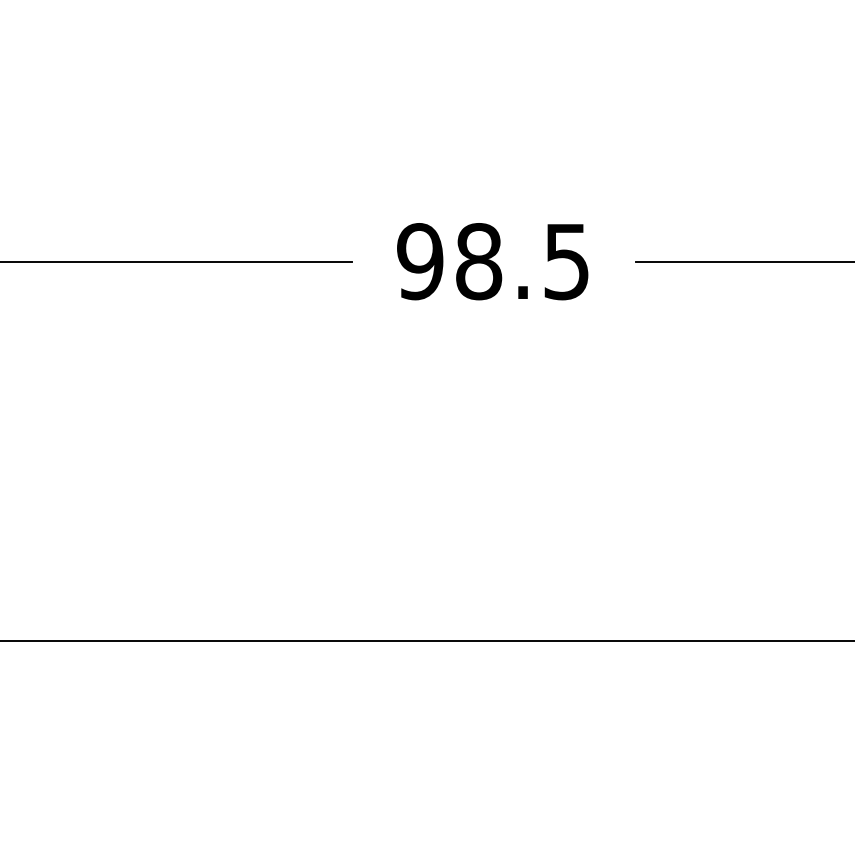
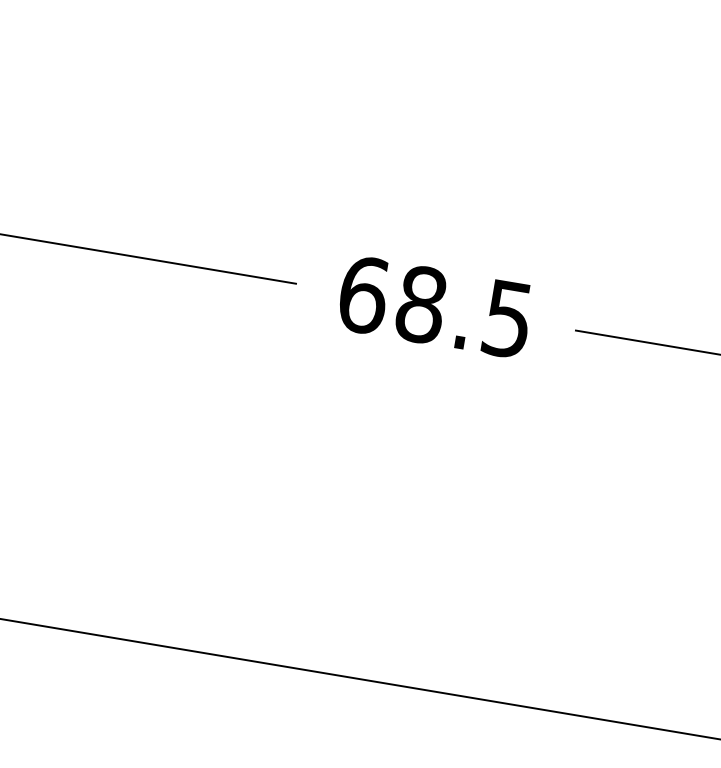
text: (420, 261) -> (363, 294), 98.5 -> 68.5

